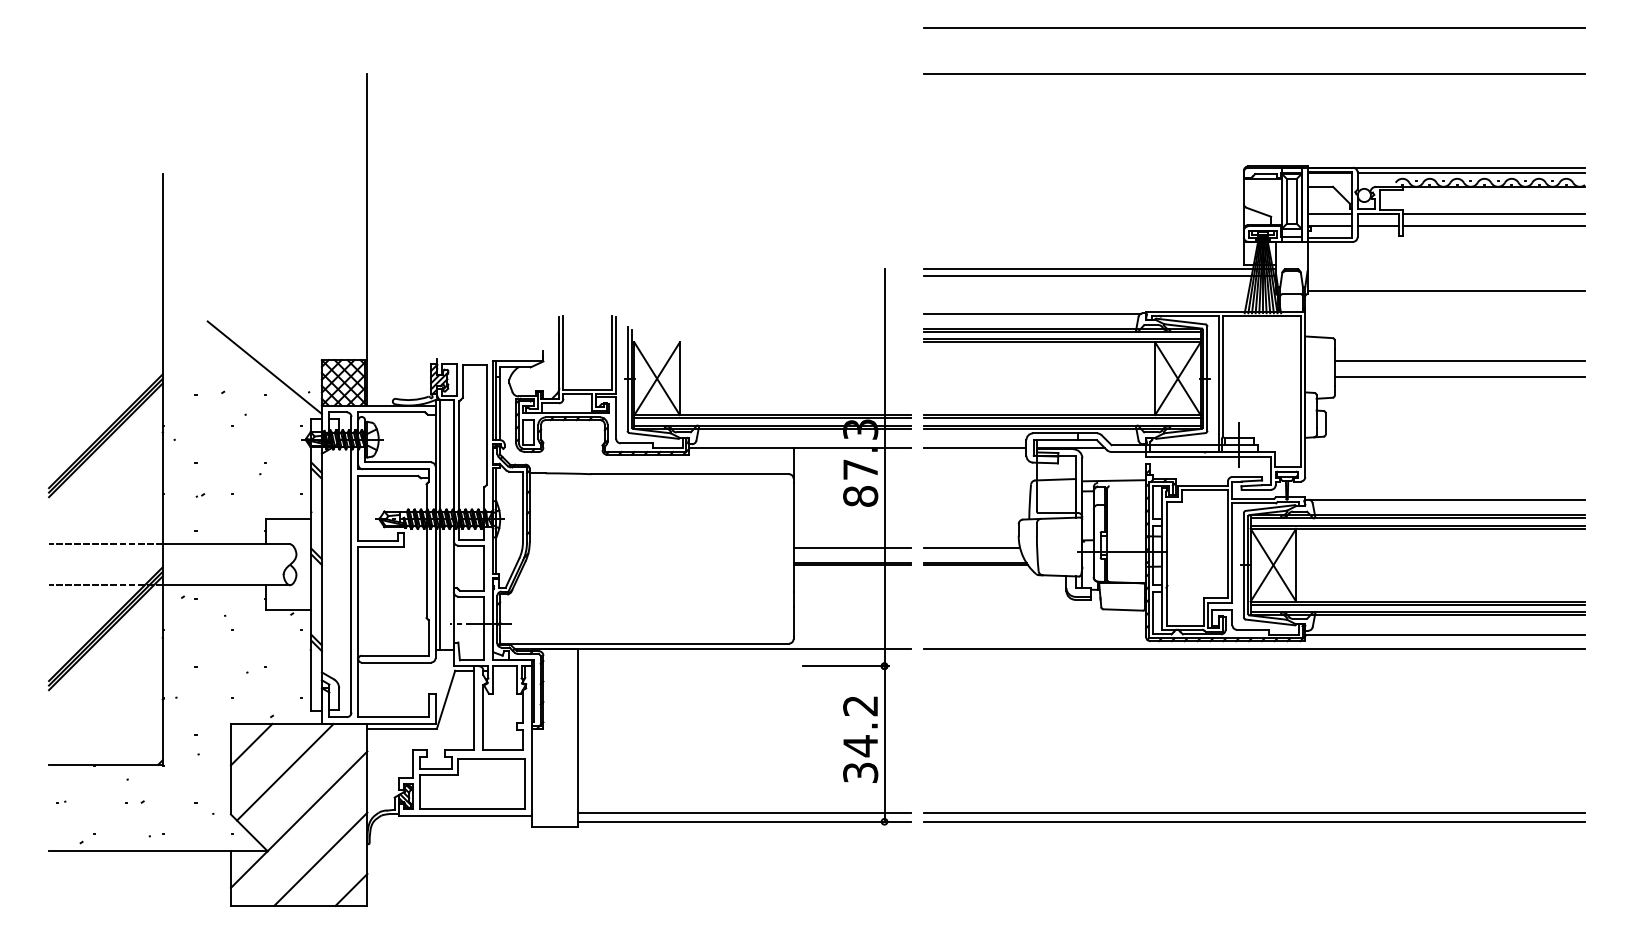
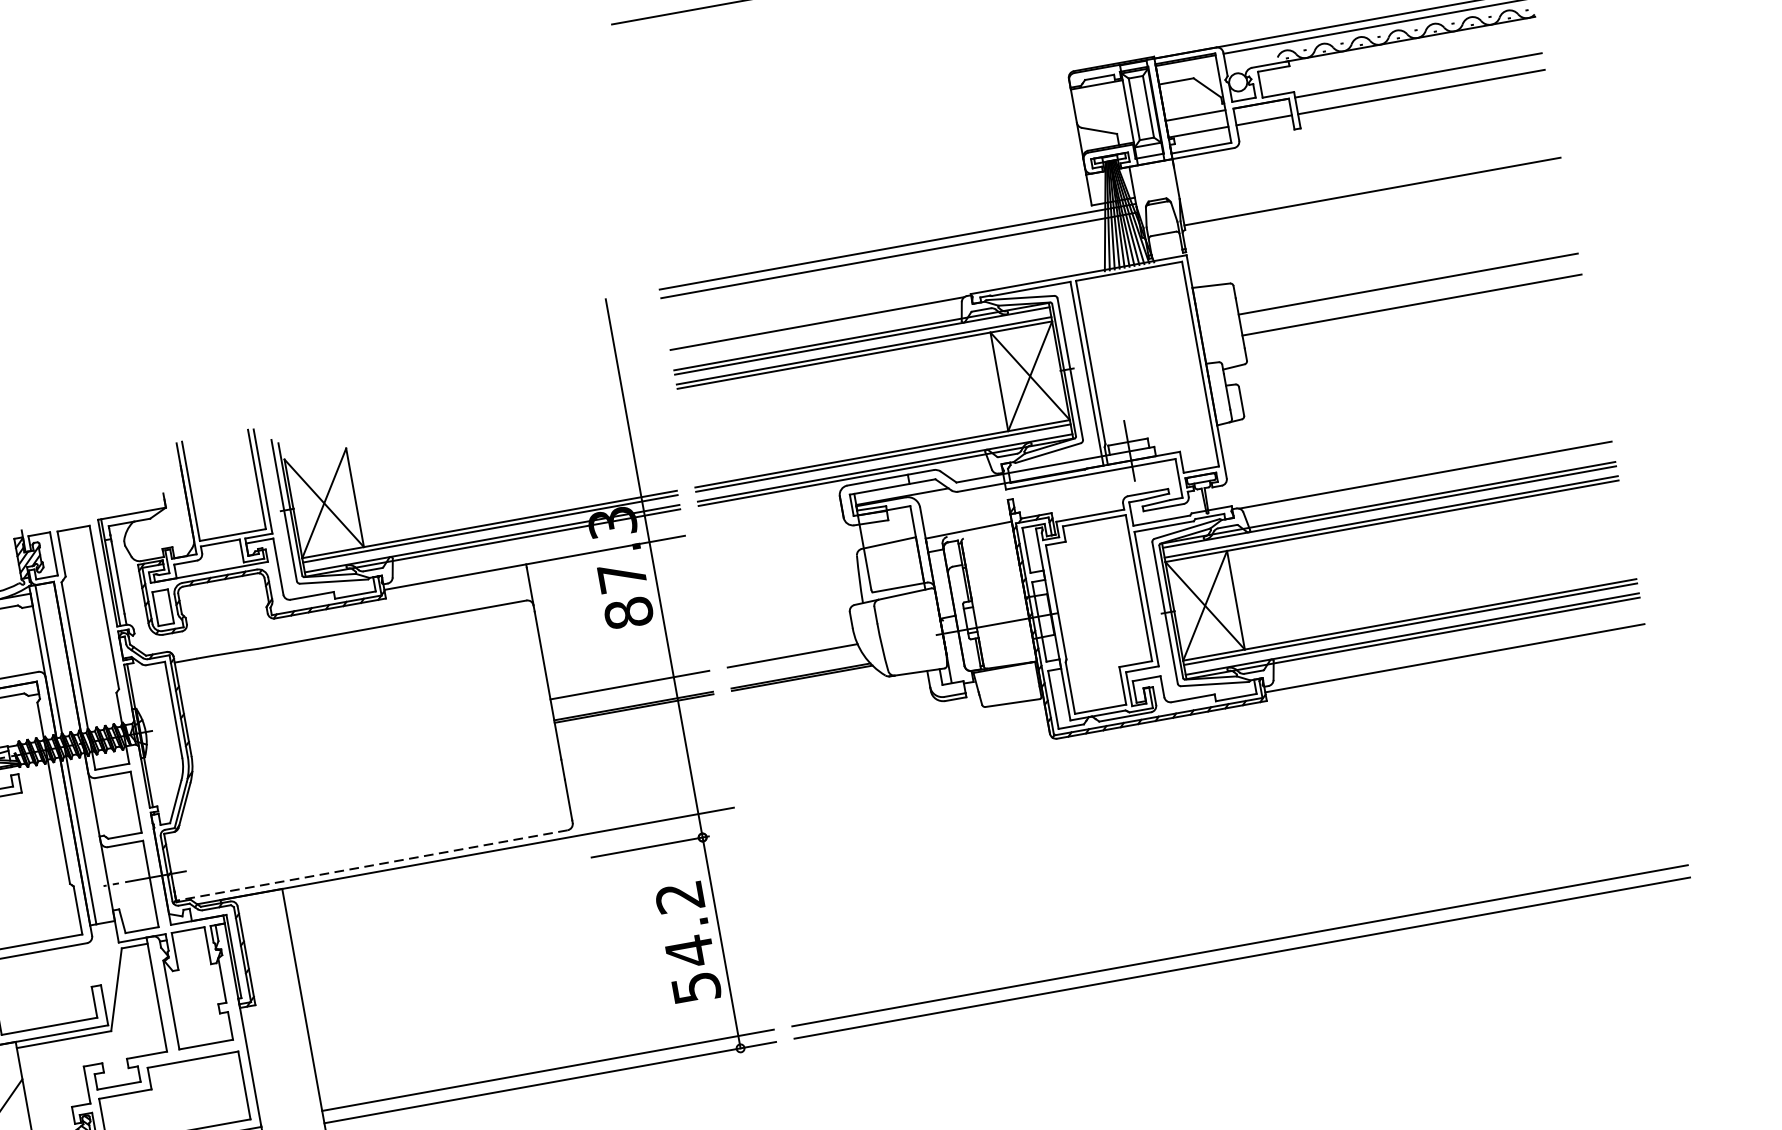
line: (975, 448) -> (772, 520), removed
line: (644, 643) -> (371, 865), solid -> dashed
line: (1254, 648) -> (1199, 723), removed
text: (860, 772) -> (695, 987), 34.2 -> 54.2

